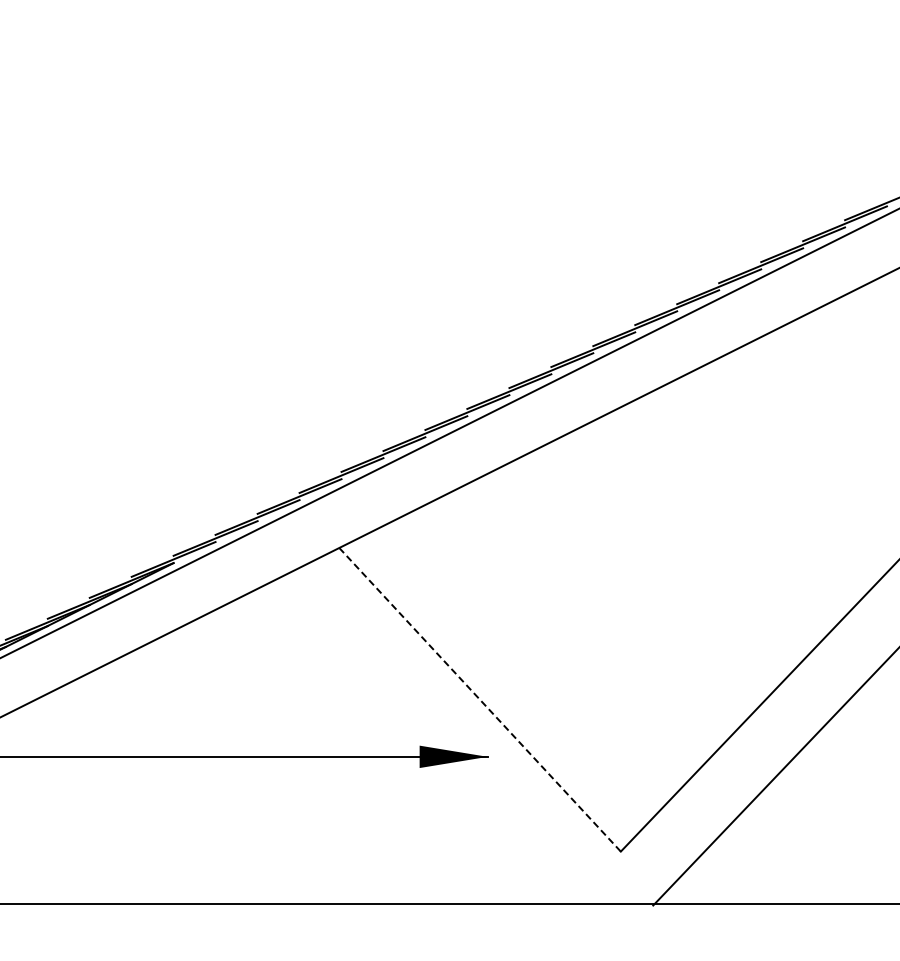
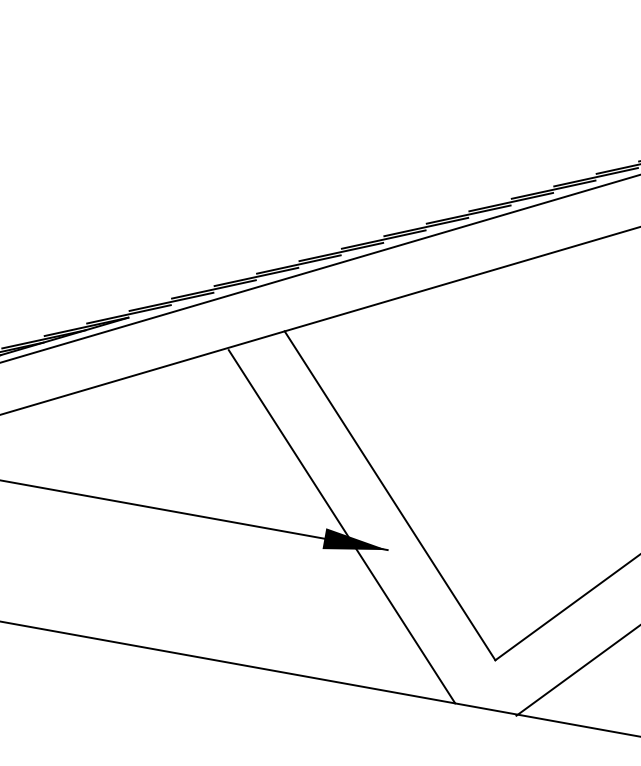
line: (480, 700) -> (390, 496), dashed -> solid
line: (435, 741) -> (341, 527), added

